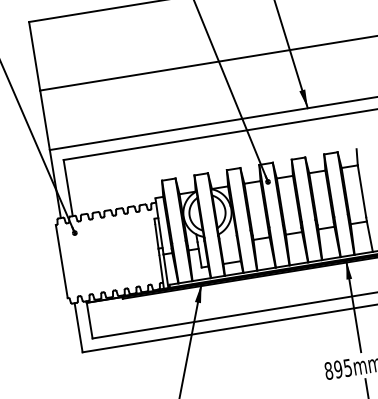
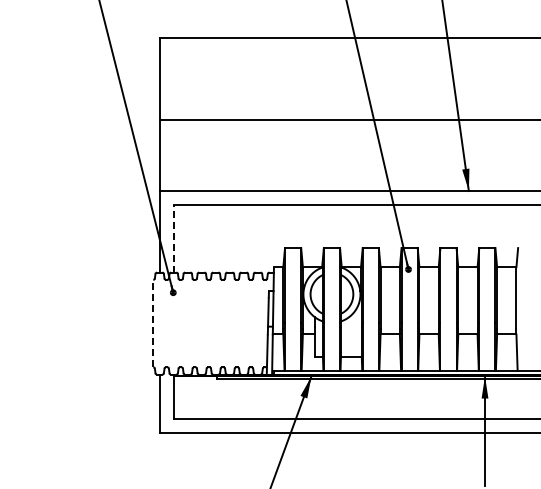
line: (68, 187) -> (174, 238), solid -> dashed
line: (61, 261) -> (152, 323), solid -> dashed

